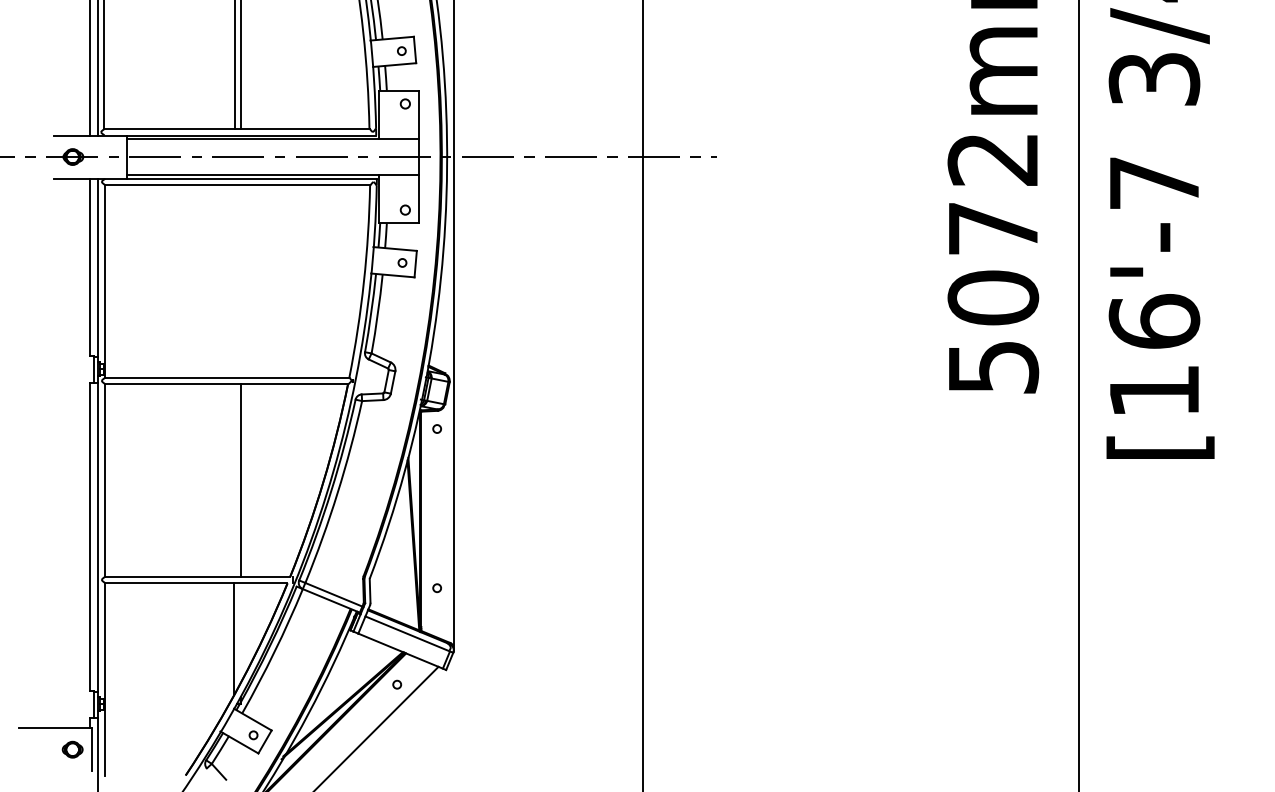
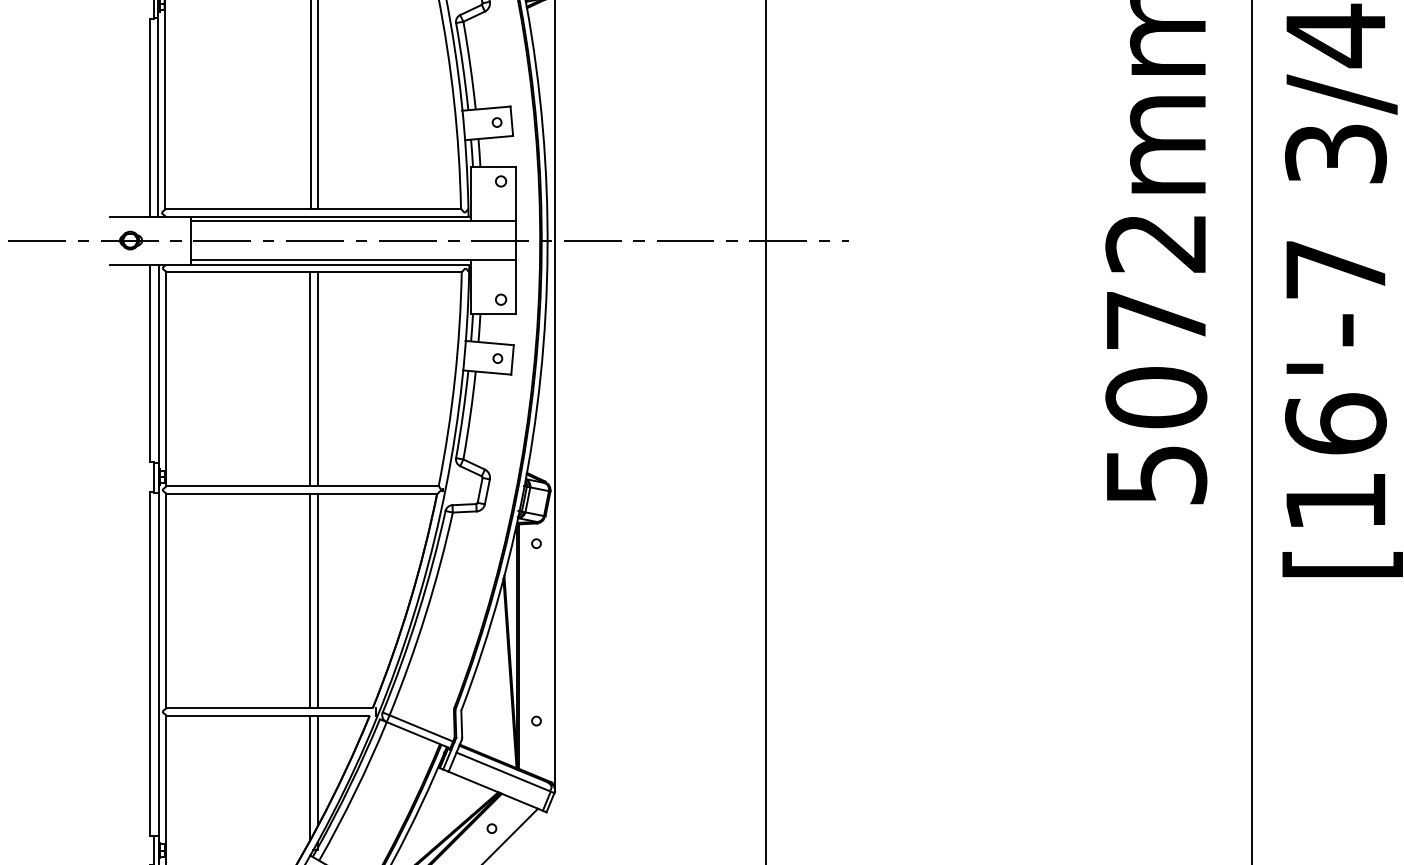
line: (234, 281) -> (310, 379), added
line: (240, 281) -> (317, 379), added
line: (234, 480) -> (310, 601), added
line: (240, 632) -> (317, 770), added

